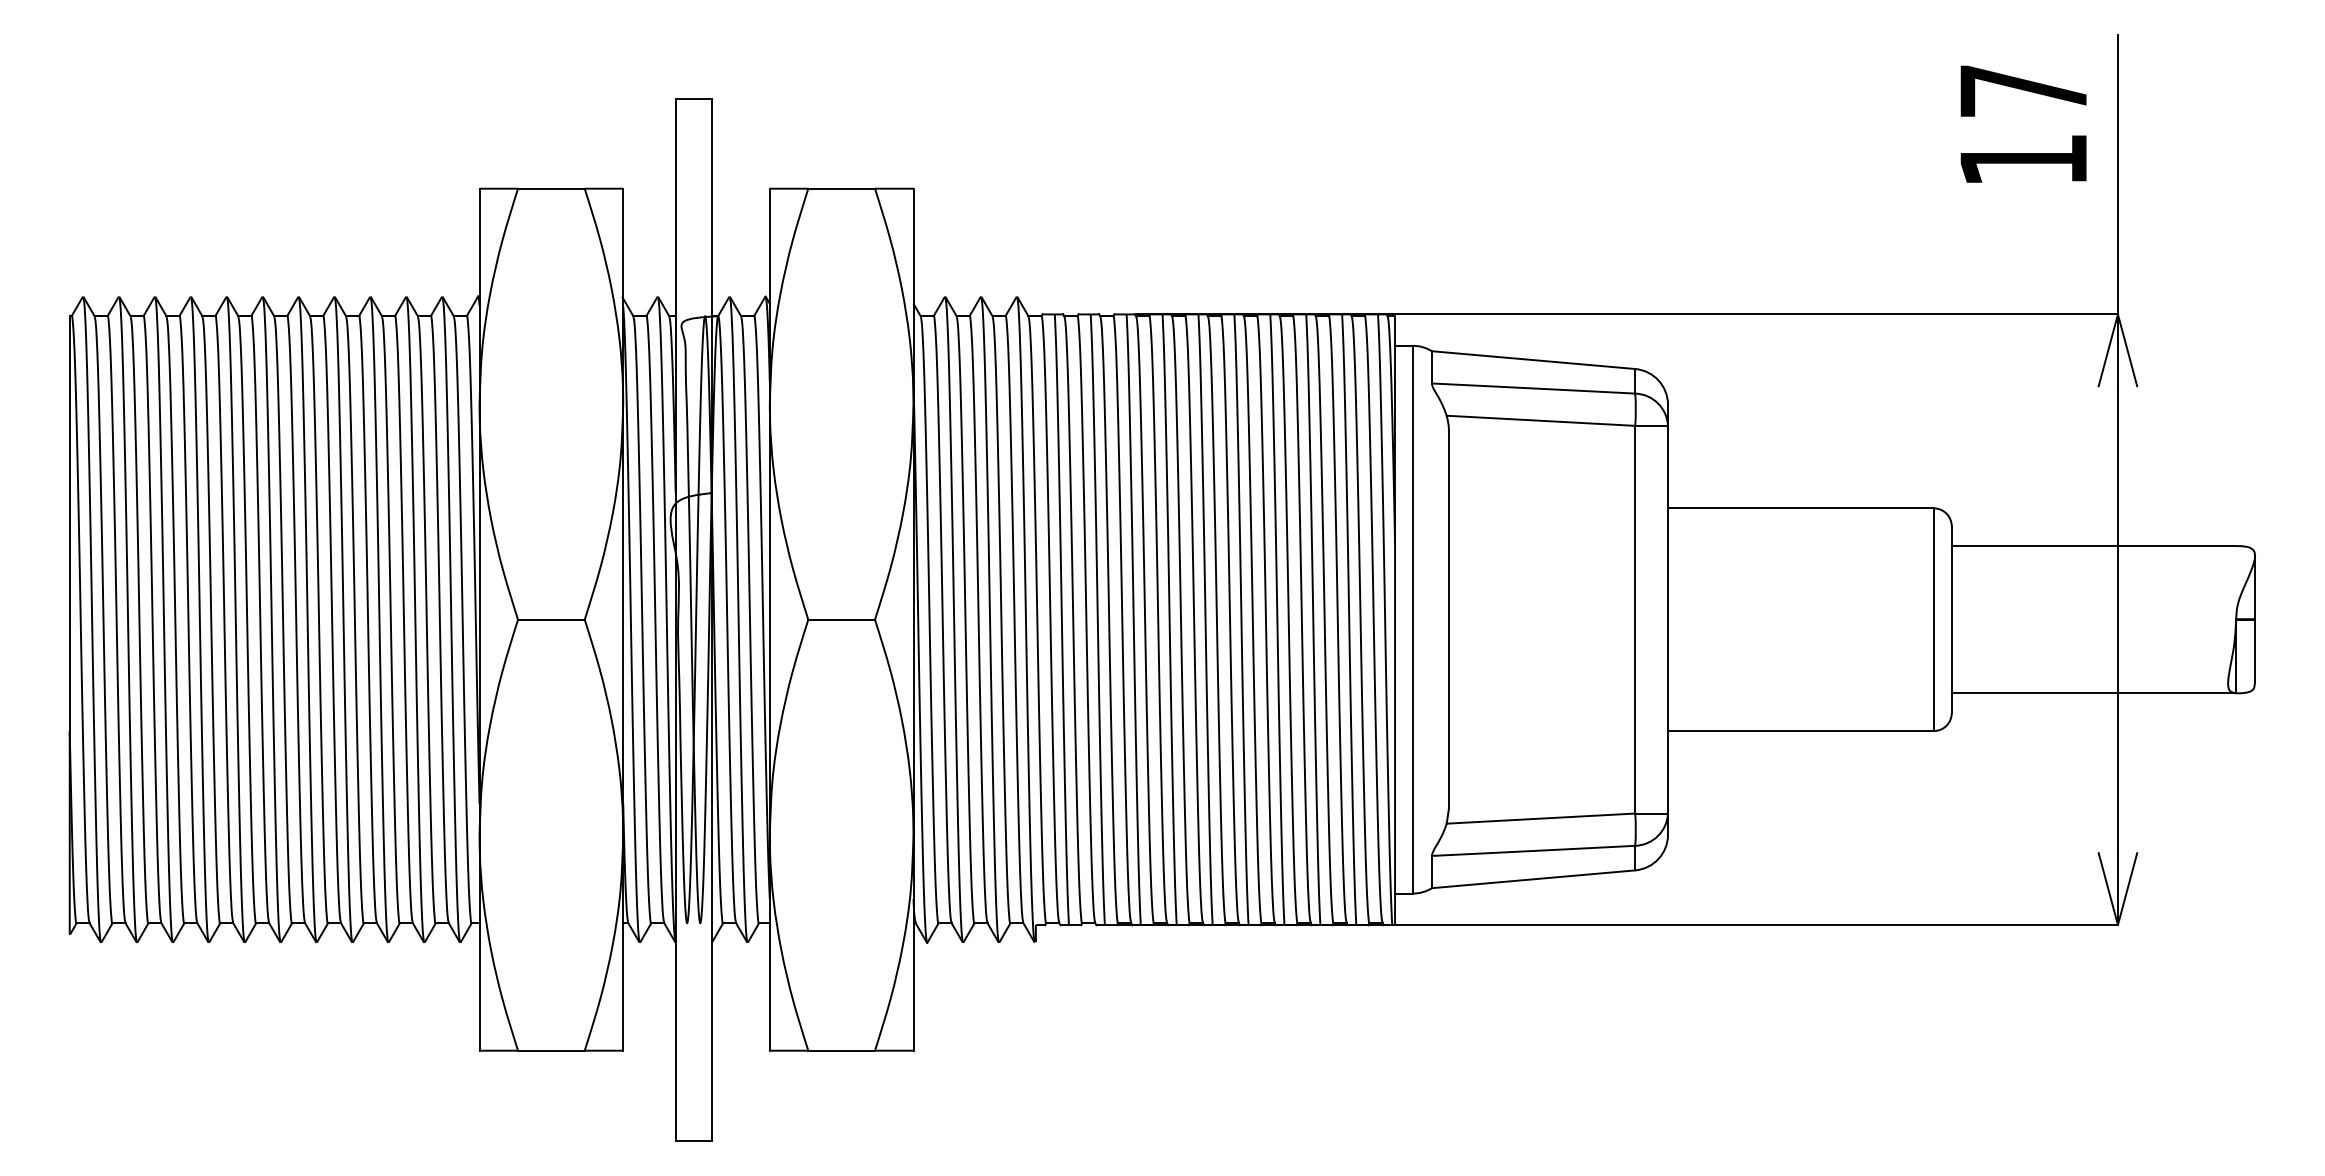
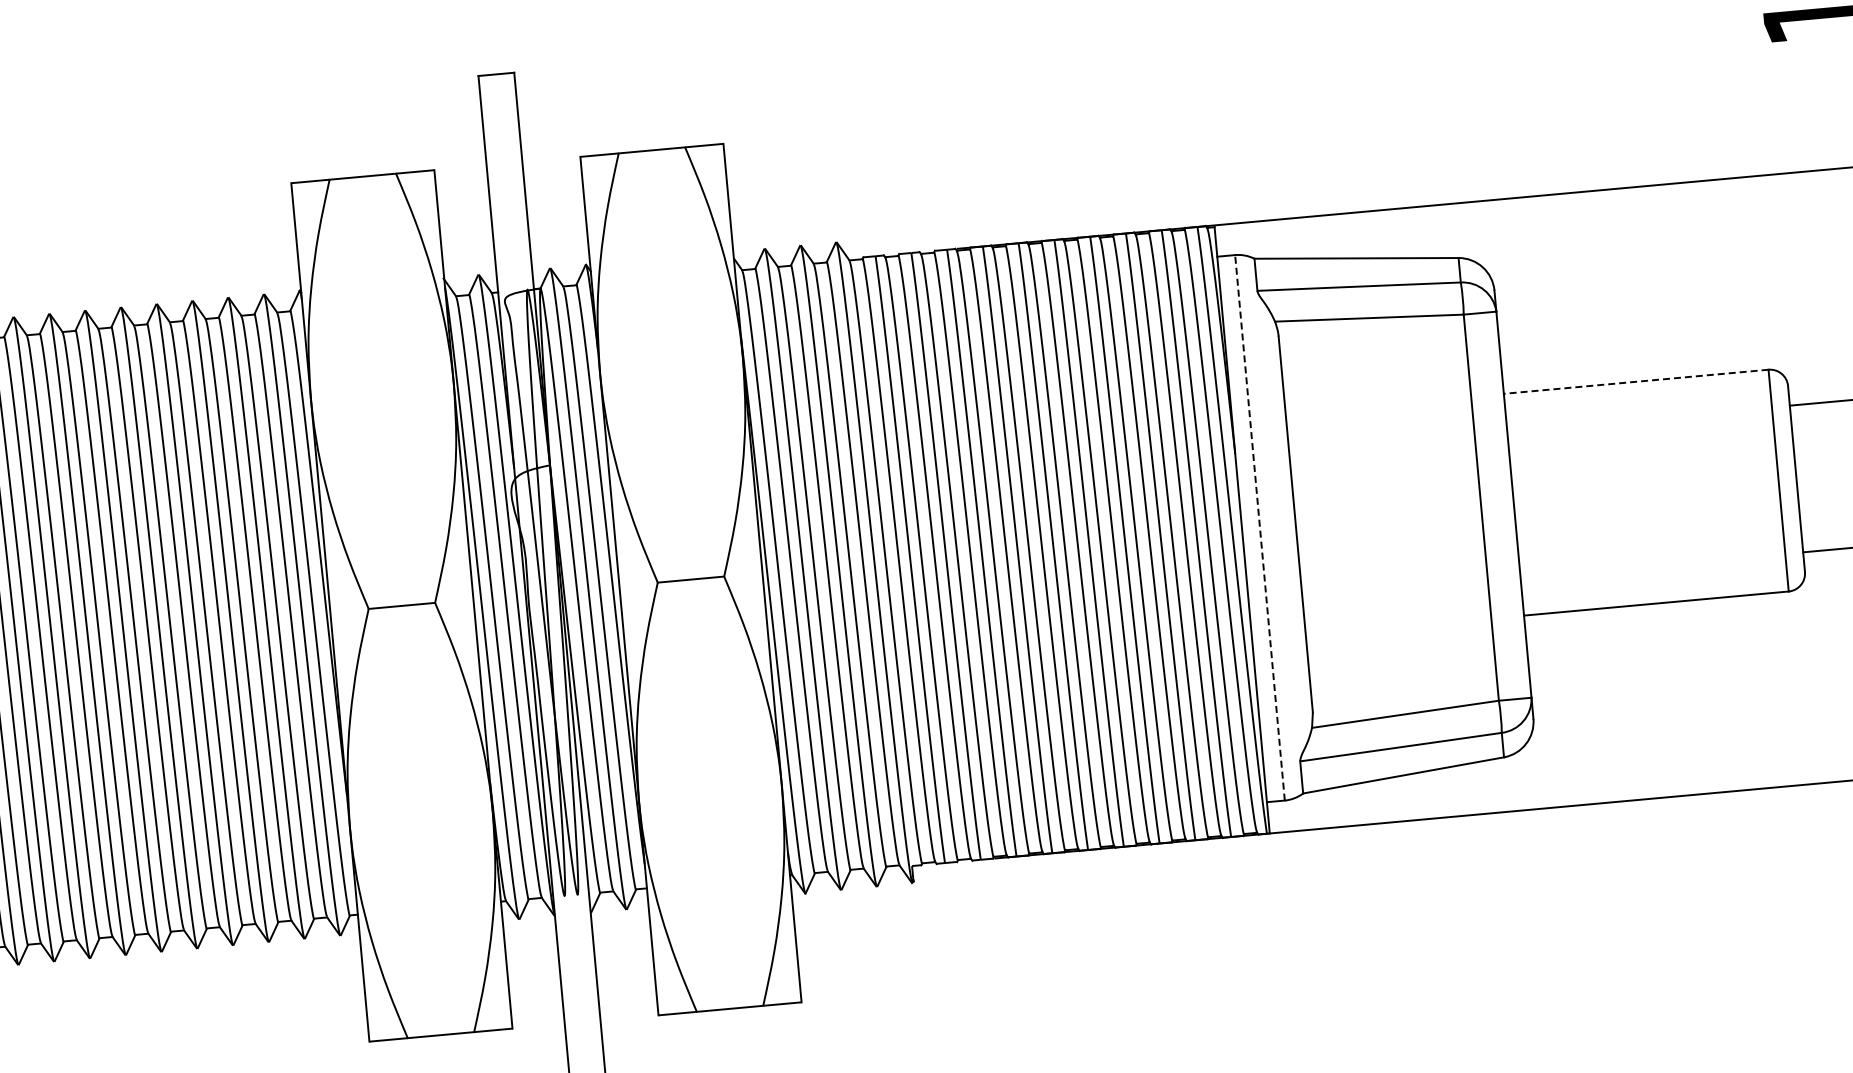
line: (1800, 508) -> (1635, 381), solid -> dashed
line: (1413, 619) -> (1260, 527), solid -> dashed

